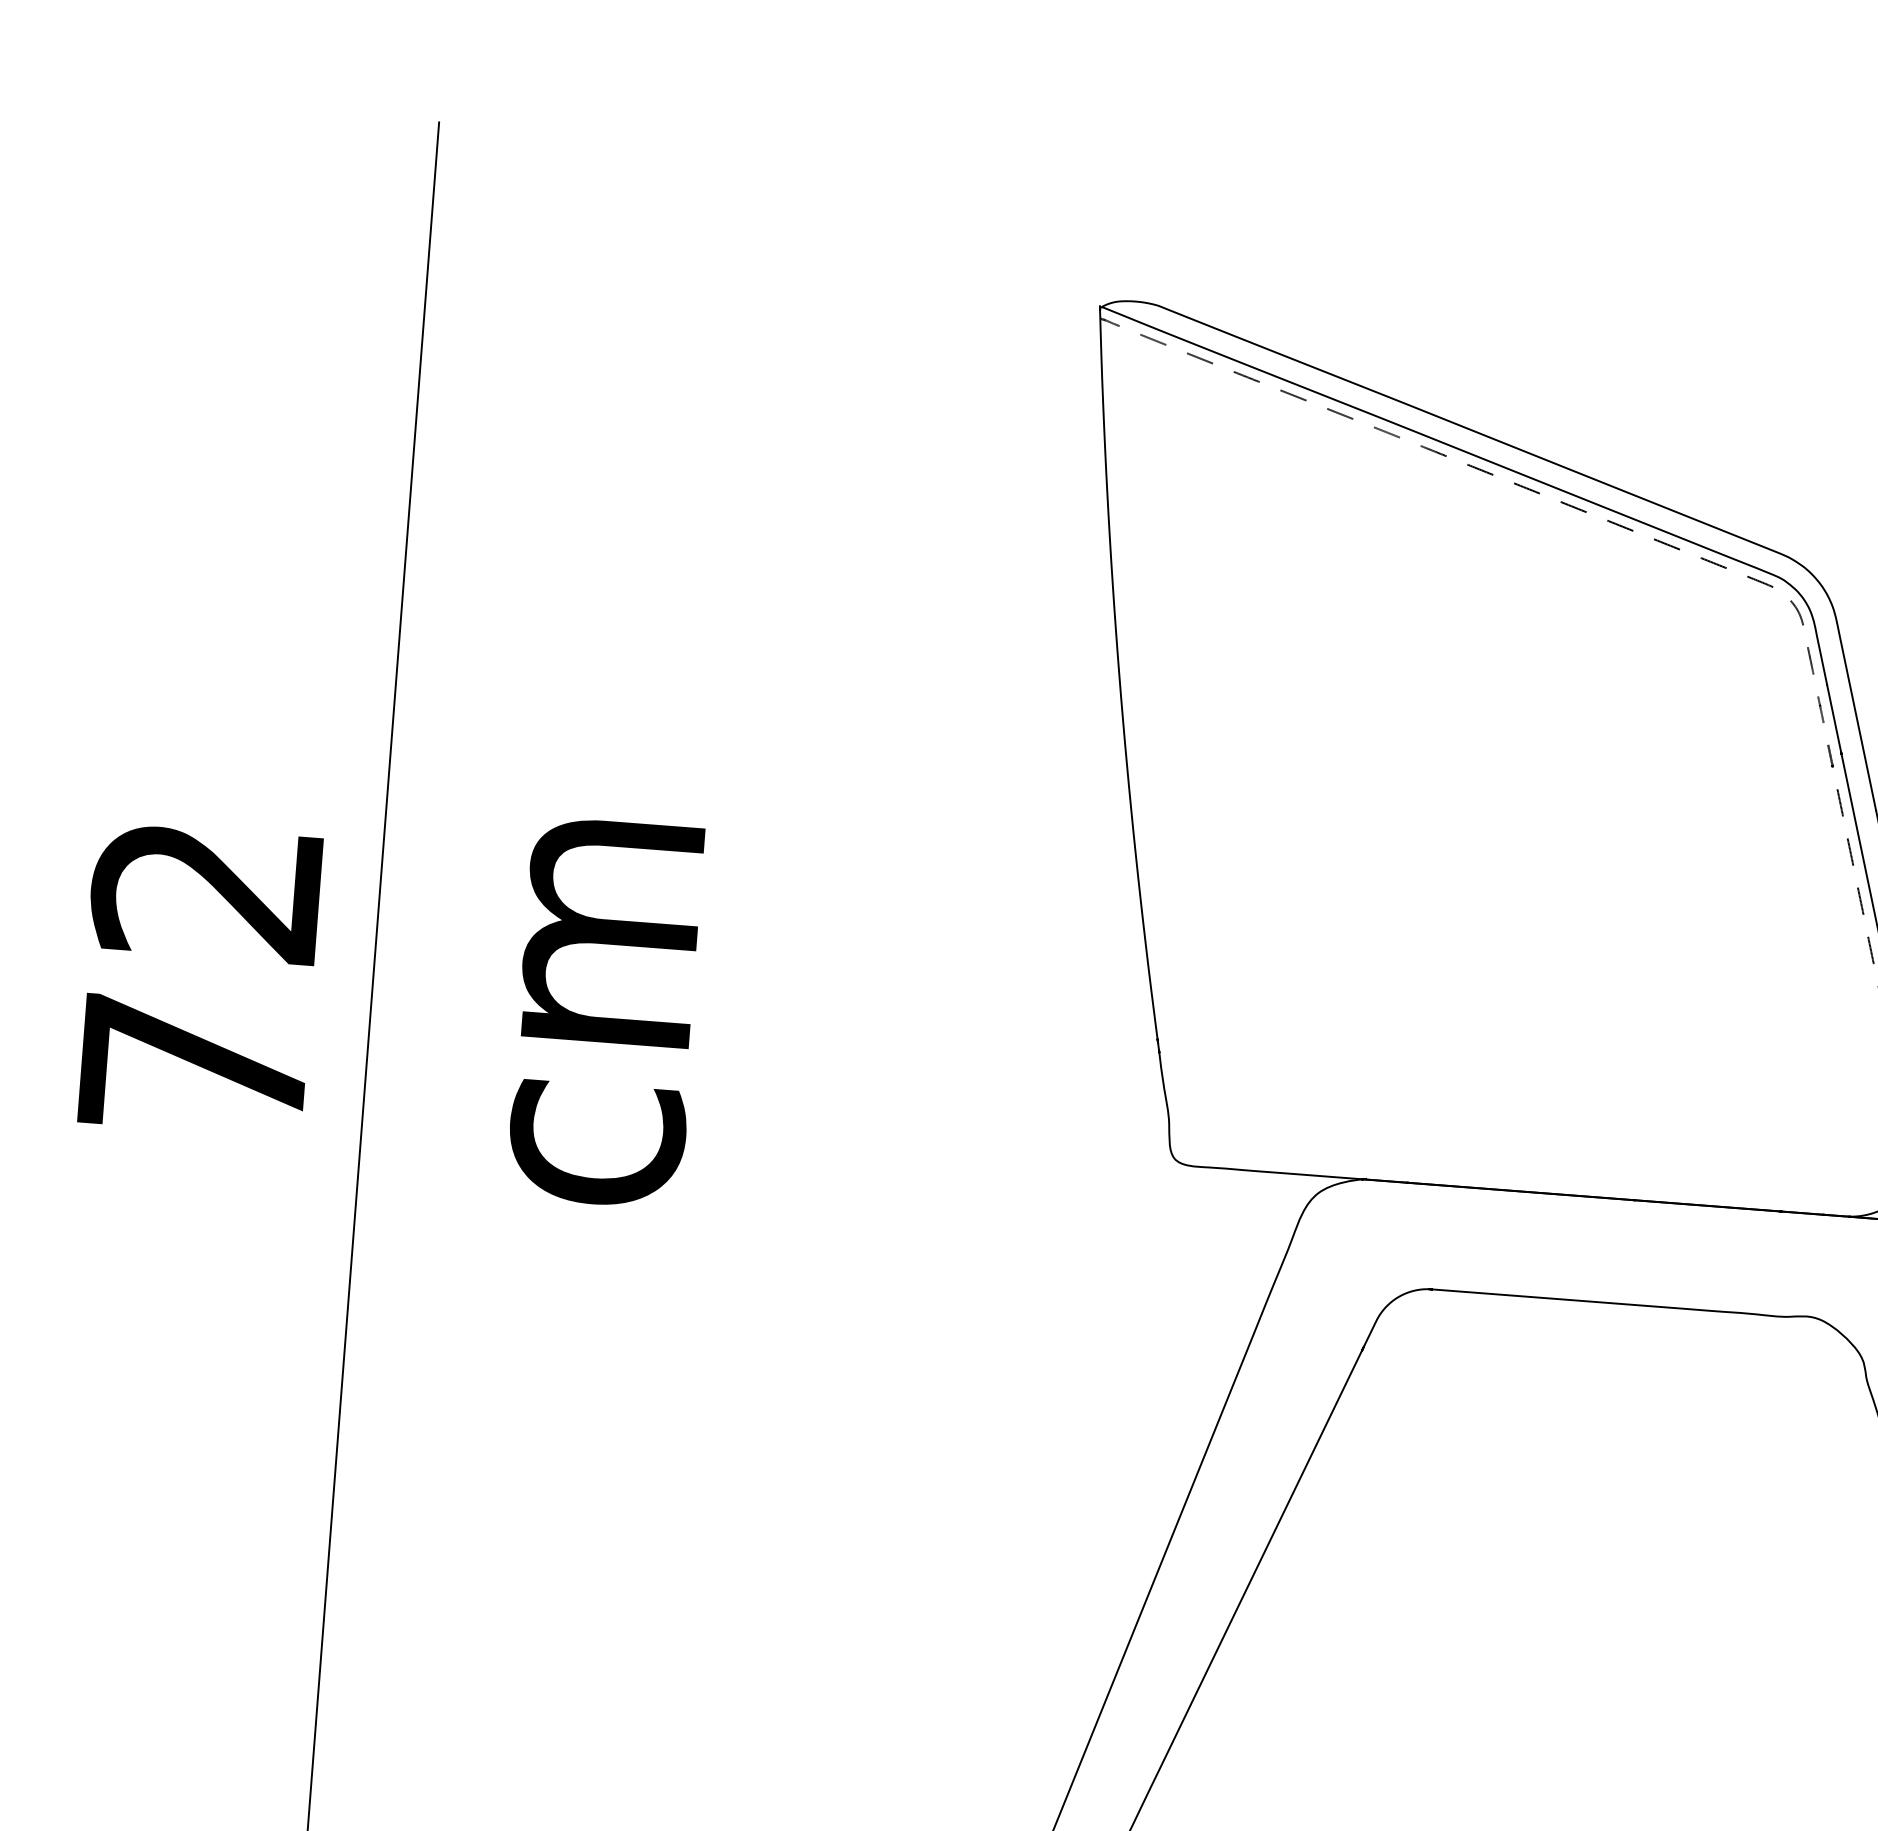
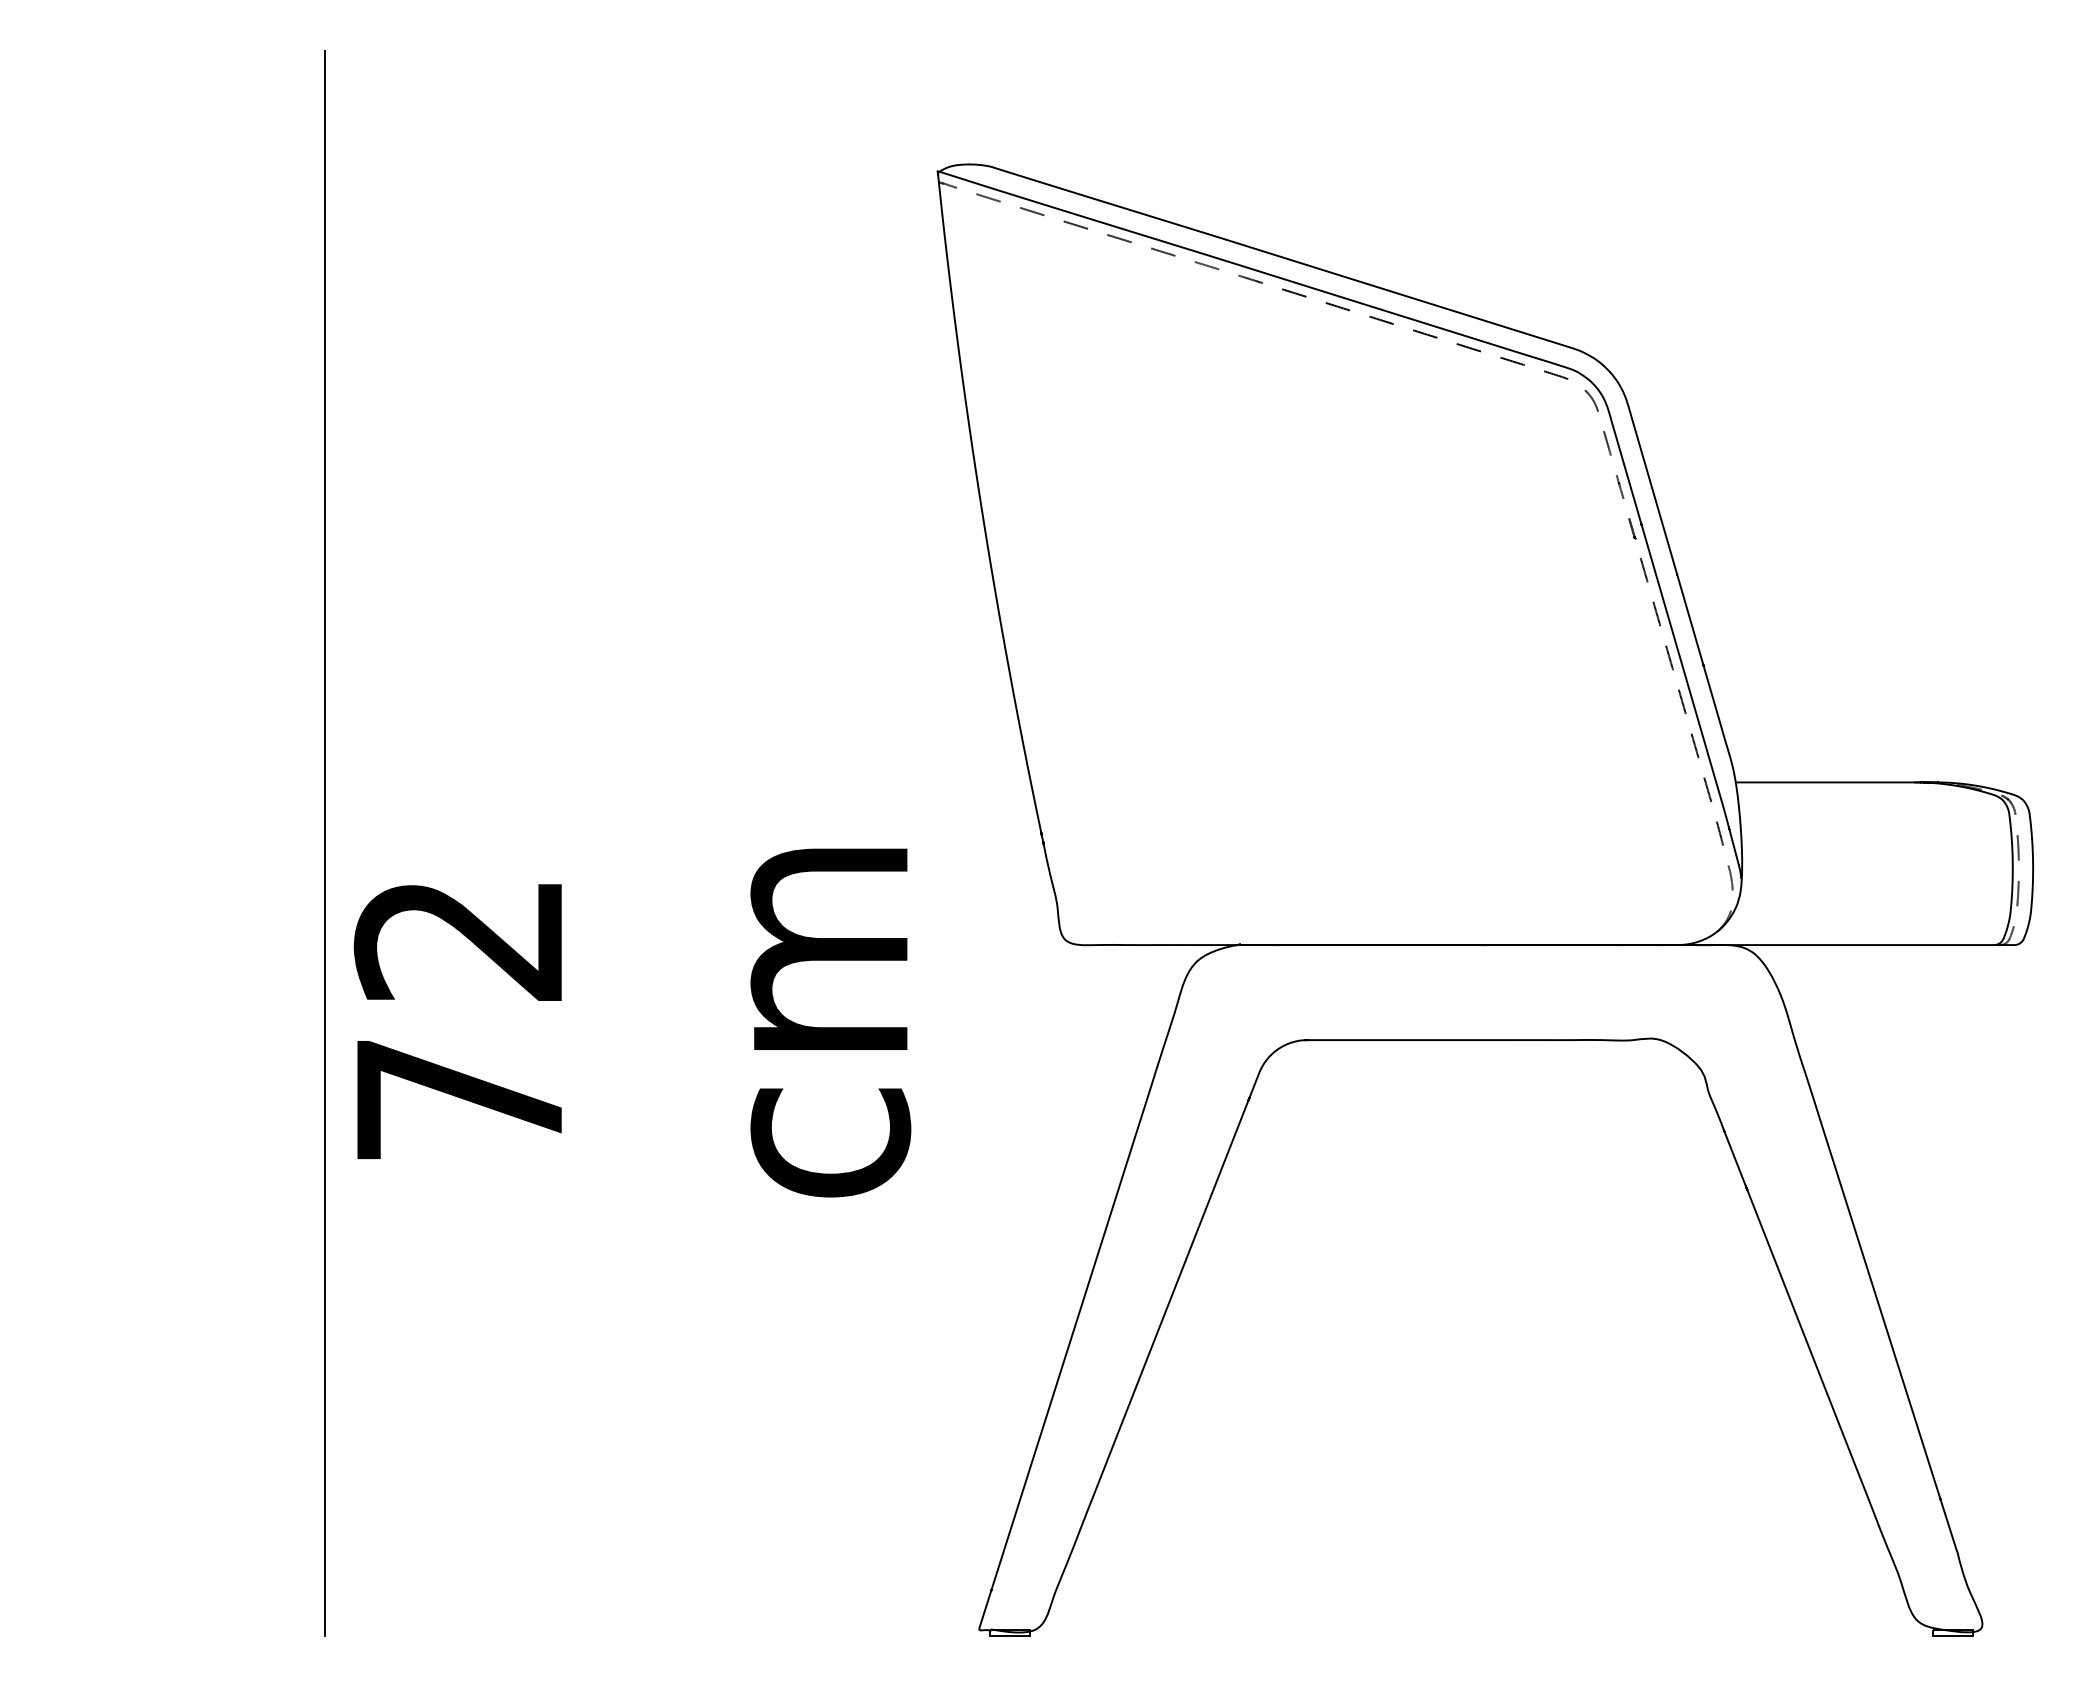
text: (389, 995) -> (632, 1022), moved

